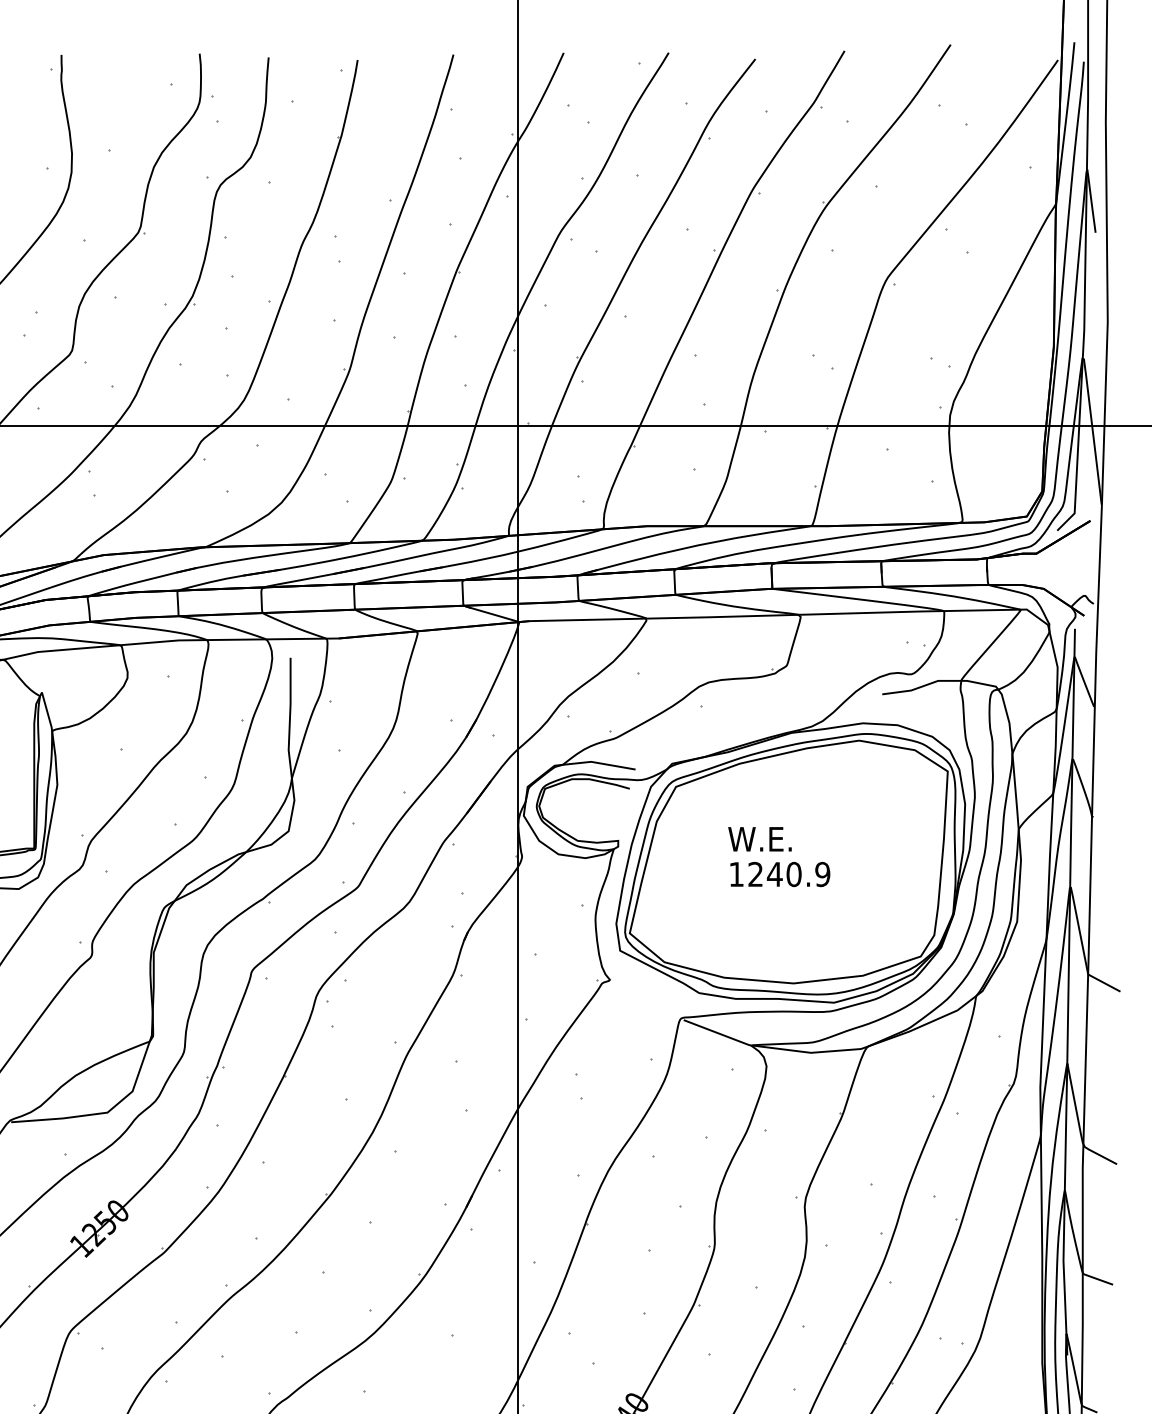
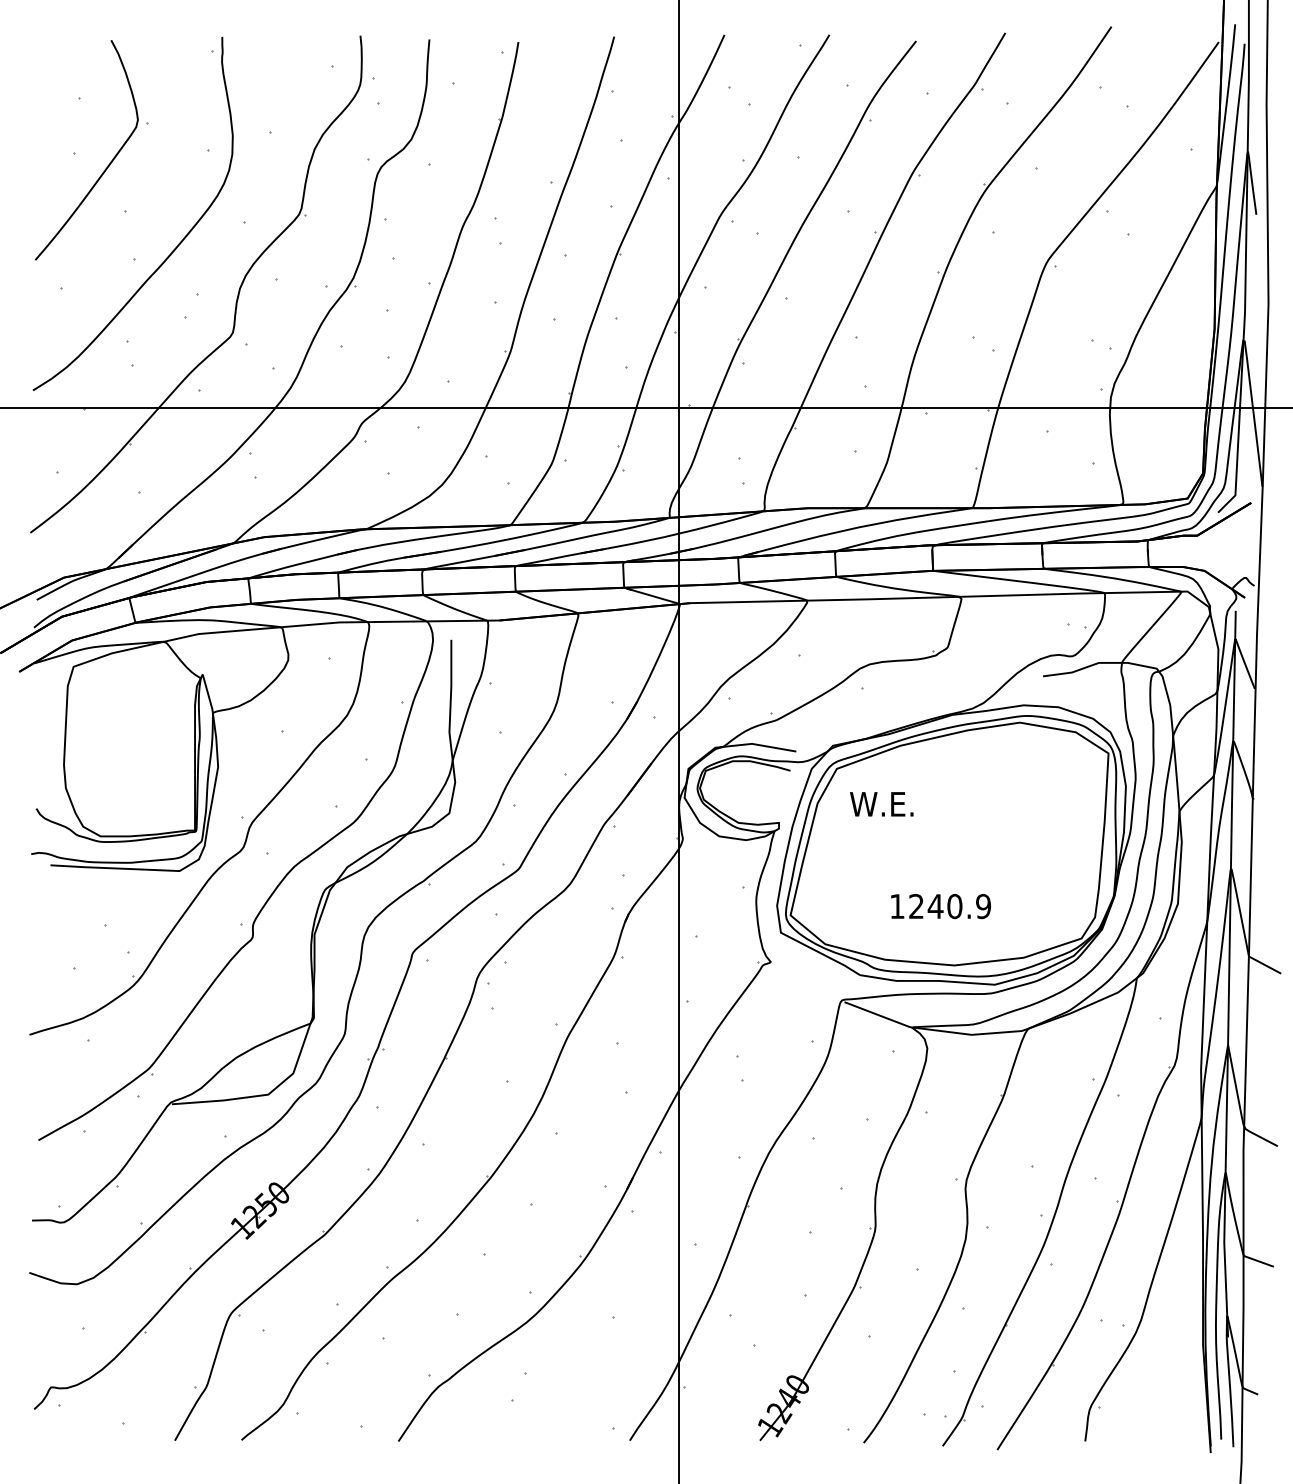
text: (759, 839) -> (881, 804), moved
text: (779, 874) -> (940, 906), moved

